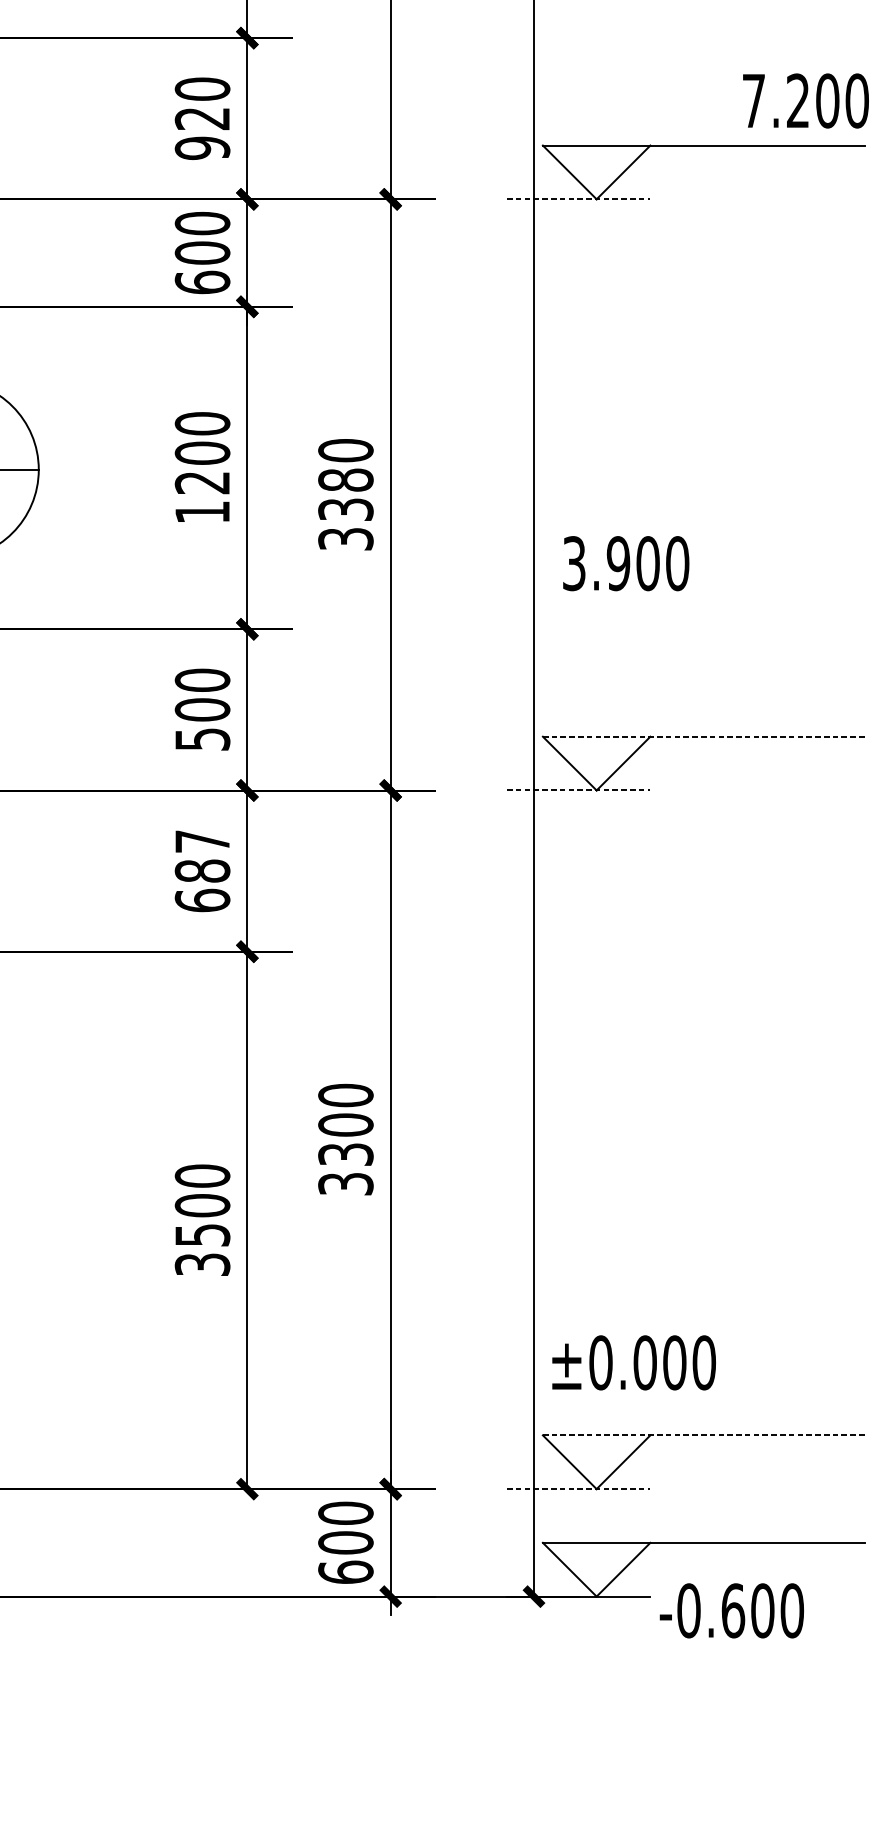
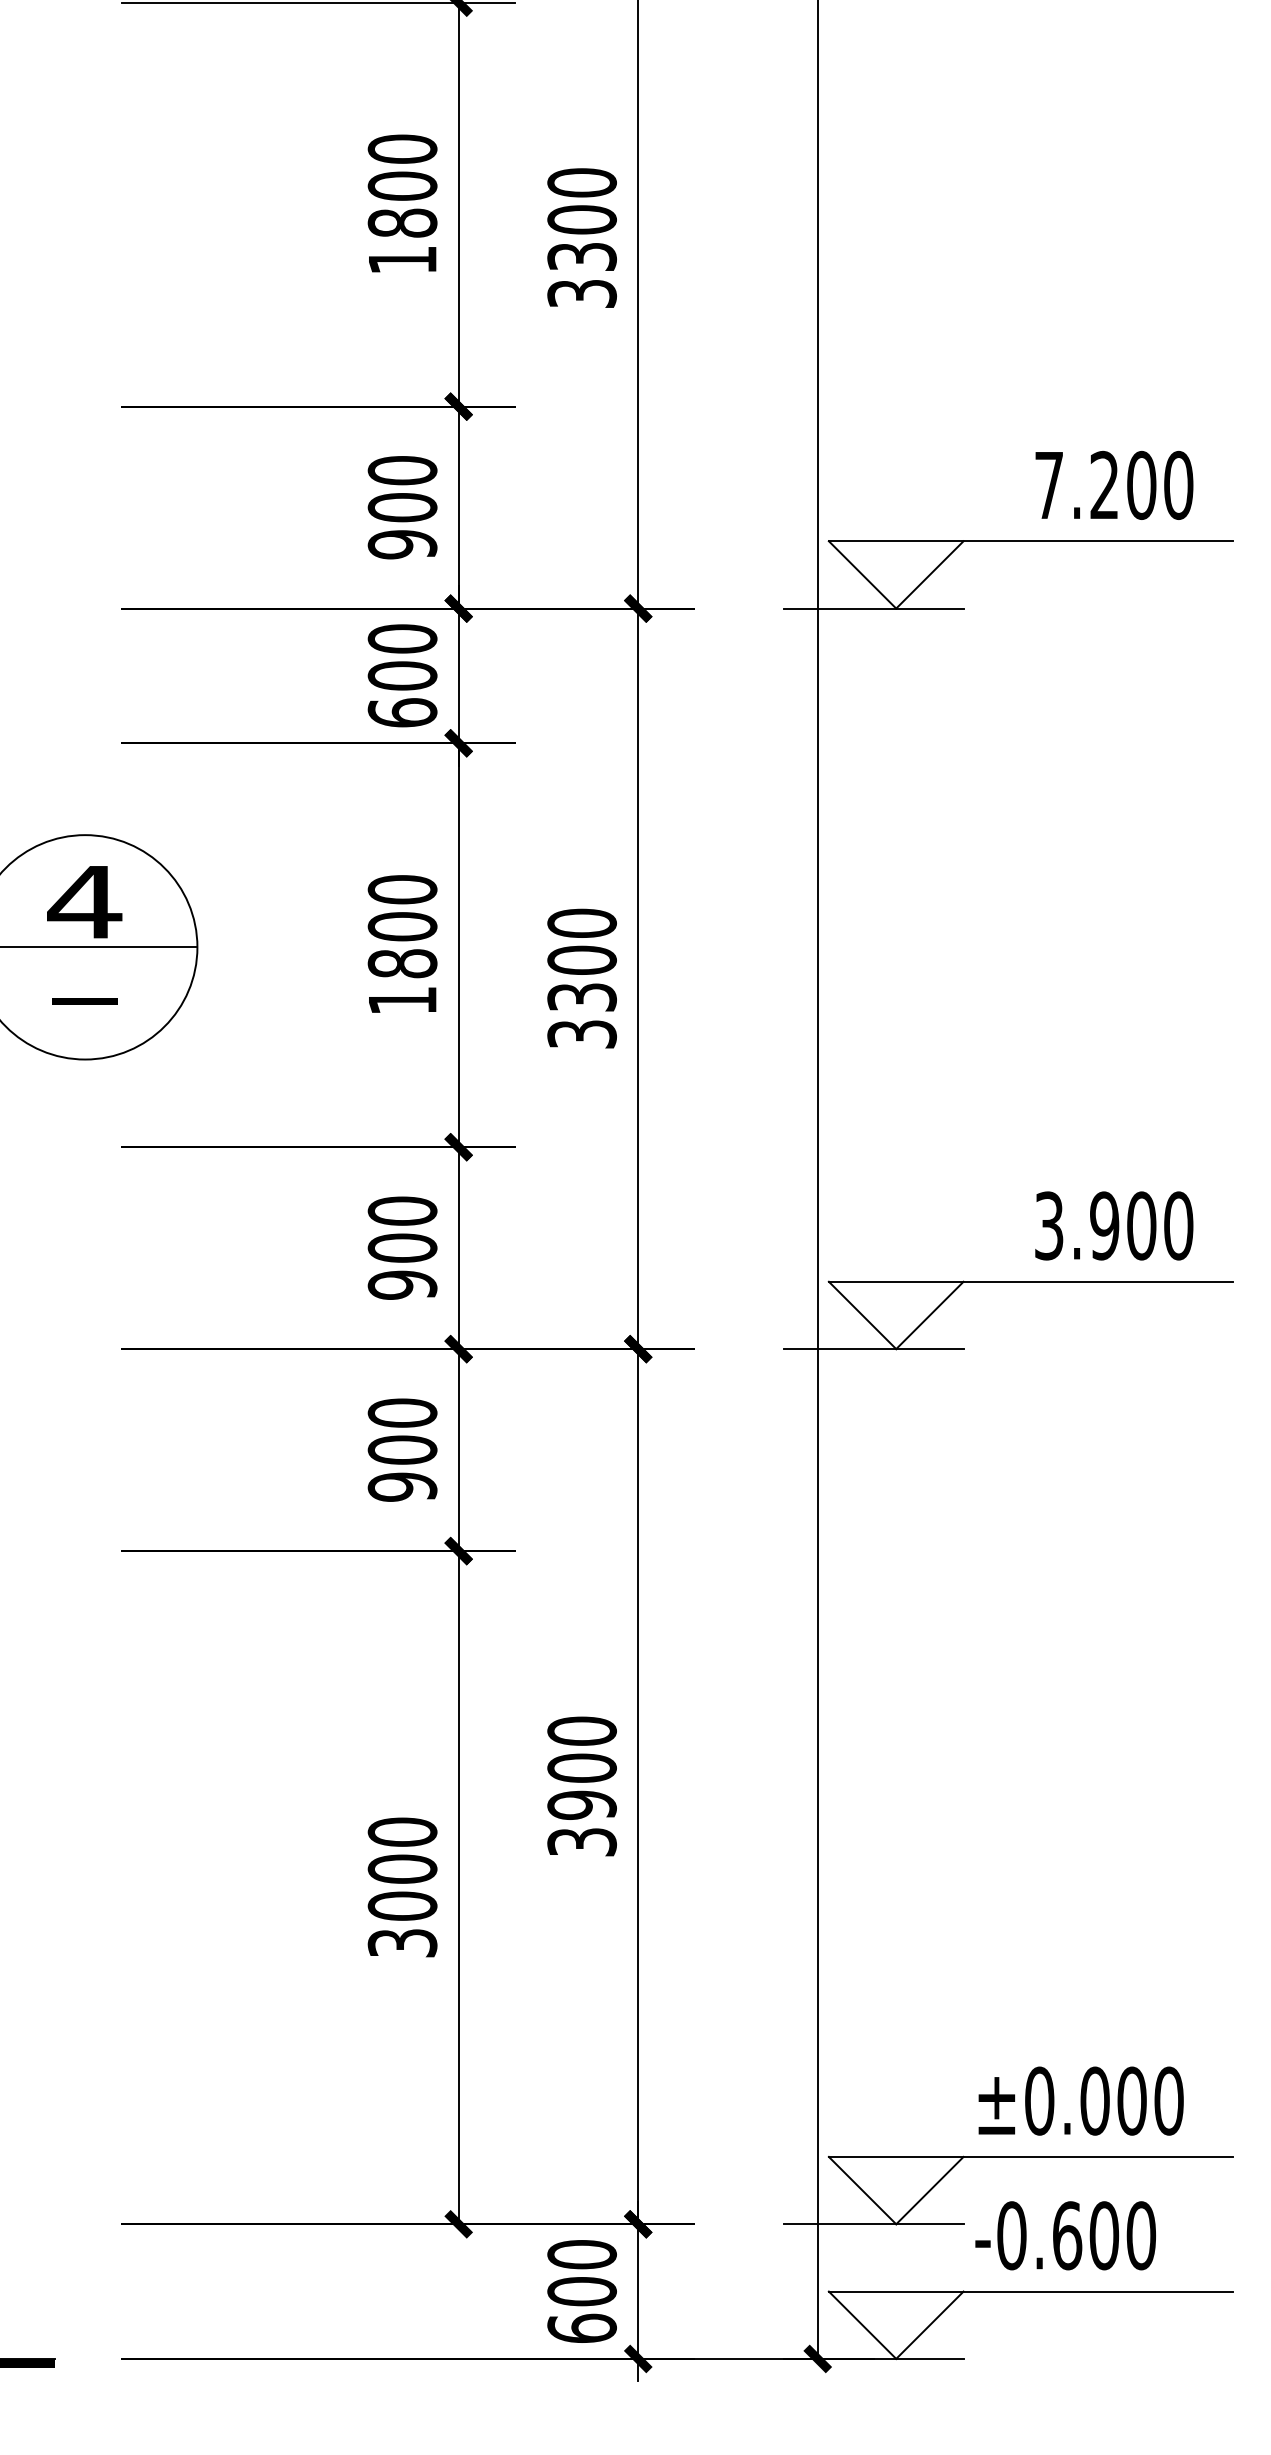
text: (806, 100) -> (1114, 484), moved
text: (202, 118) -> (402, 507), 920 -> 900
line: (578, 199) -> (873, 608), dashed -> solid
text: (345, 479) -> (581, 959), 3380 -> 3300
text: (202, 482) -> (402, 963), 1200 -> 1800
text: (626, 563) -> (1114, 1225), moved
line: (703, 736) -> (1030, 1281), dashed -> solid
text: (202, 738) -> (402, 1284), 500 -> 900
line: (578, 790) -> (873, 1349), dashed -> solid
text: (202, 870) -> (402, 1449), 687 -> 900
text: (345, 1154) -> (581, 1804), 3300 -> 3900
text: (202, 1234) -> (402, 1905), 3500 -> 3000
text: (633, 1362) -> (1080, 2100), moved
line: (703, 1435) -> (1030, 2156), dashed -> solid
line: (578, 1489) -> (873, 2224), dashed -> solid
text: (731, 1610) -> (1065, 2235), moved

